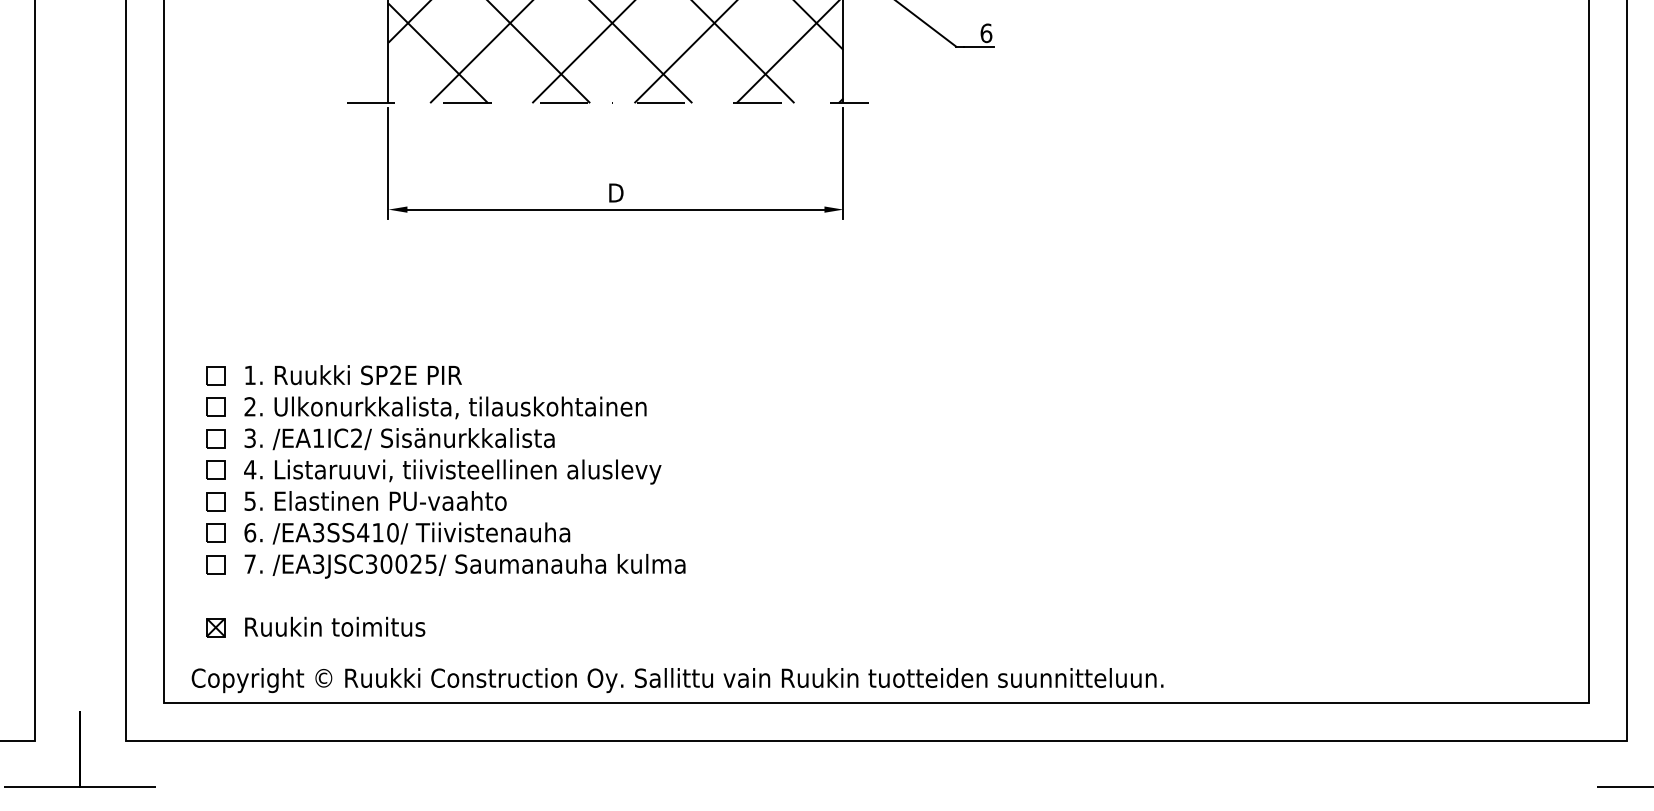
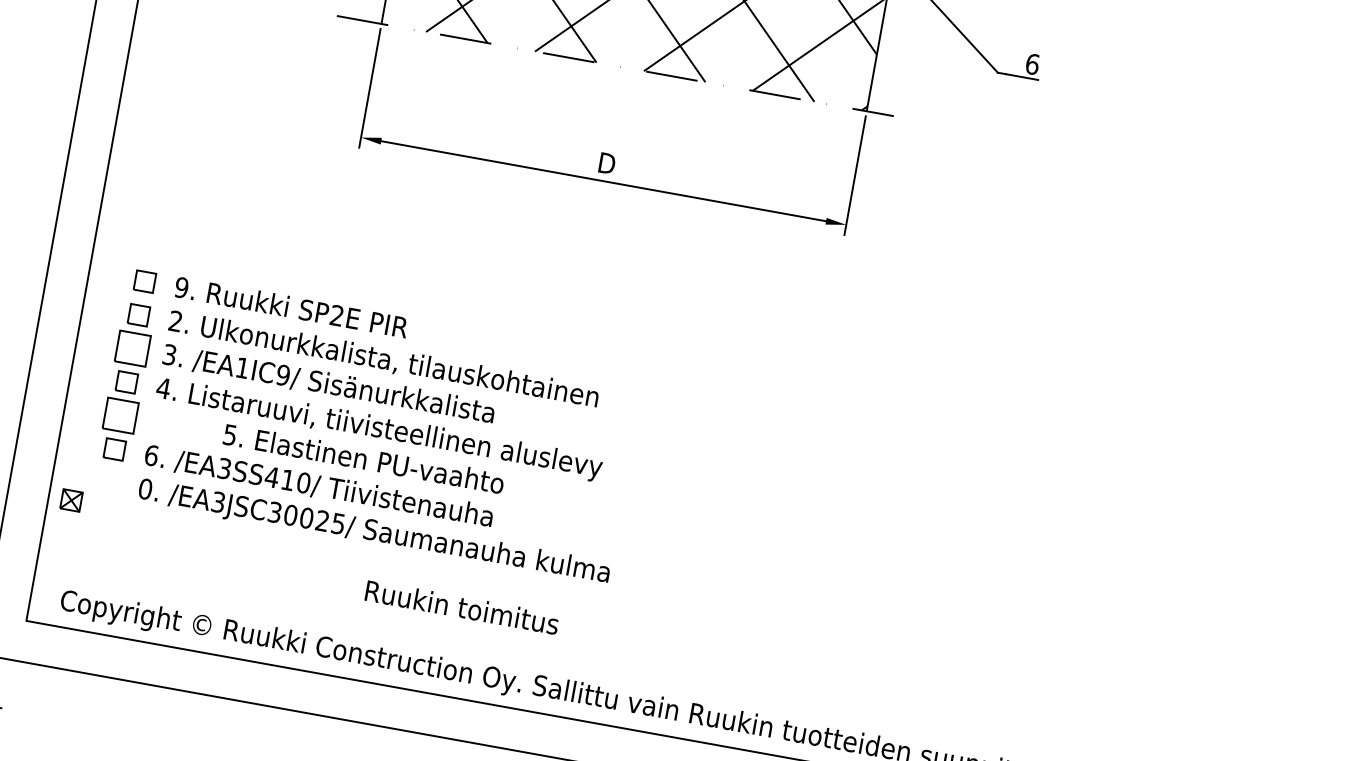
text: (249, 375) -> (180, 287), 1. -> 9.
part: (215, 438) -> (132, 348), size x1.6
text: (356, 438) -> (283, 375), /EA1IC2/ -> /EA1IC9/
text: (375, 500) -> (363, 458), moved
part: (215, 501) -> (120, 415), size x1.6
text: (250, 563) -> (145, 488), 7. -> 0.
part: (215, 564) -> (108, 482), removed
text: (335, 626) -> (462, 607), moved
part: (215, 627) -> (71, 500), moved

